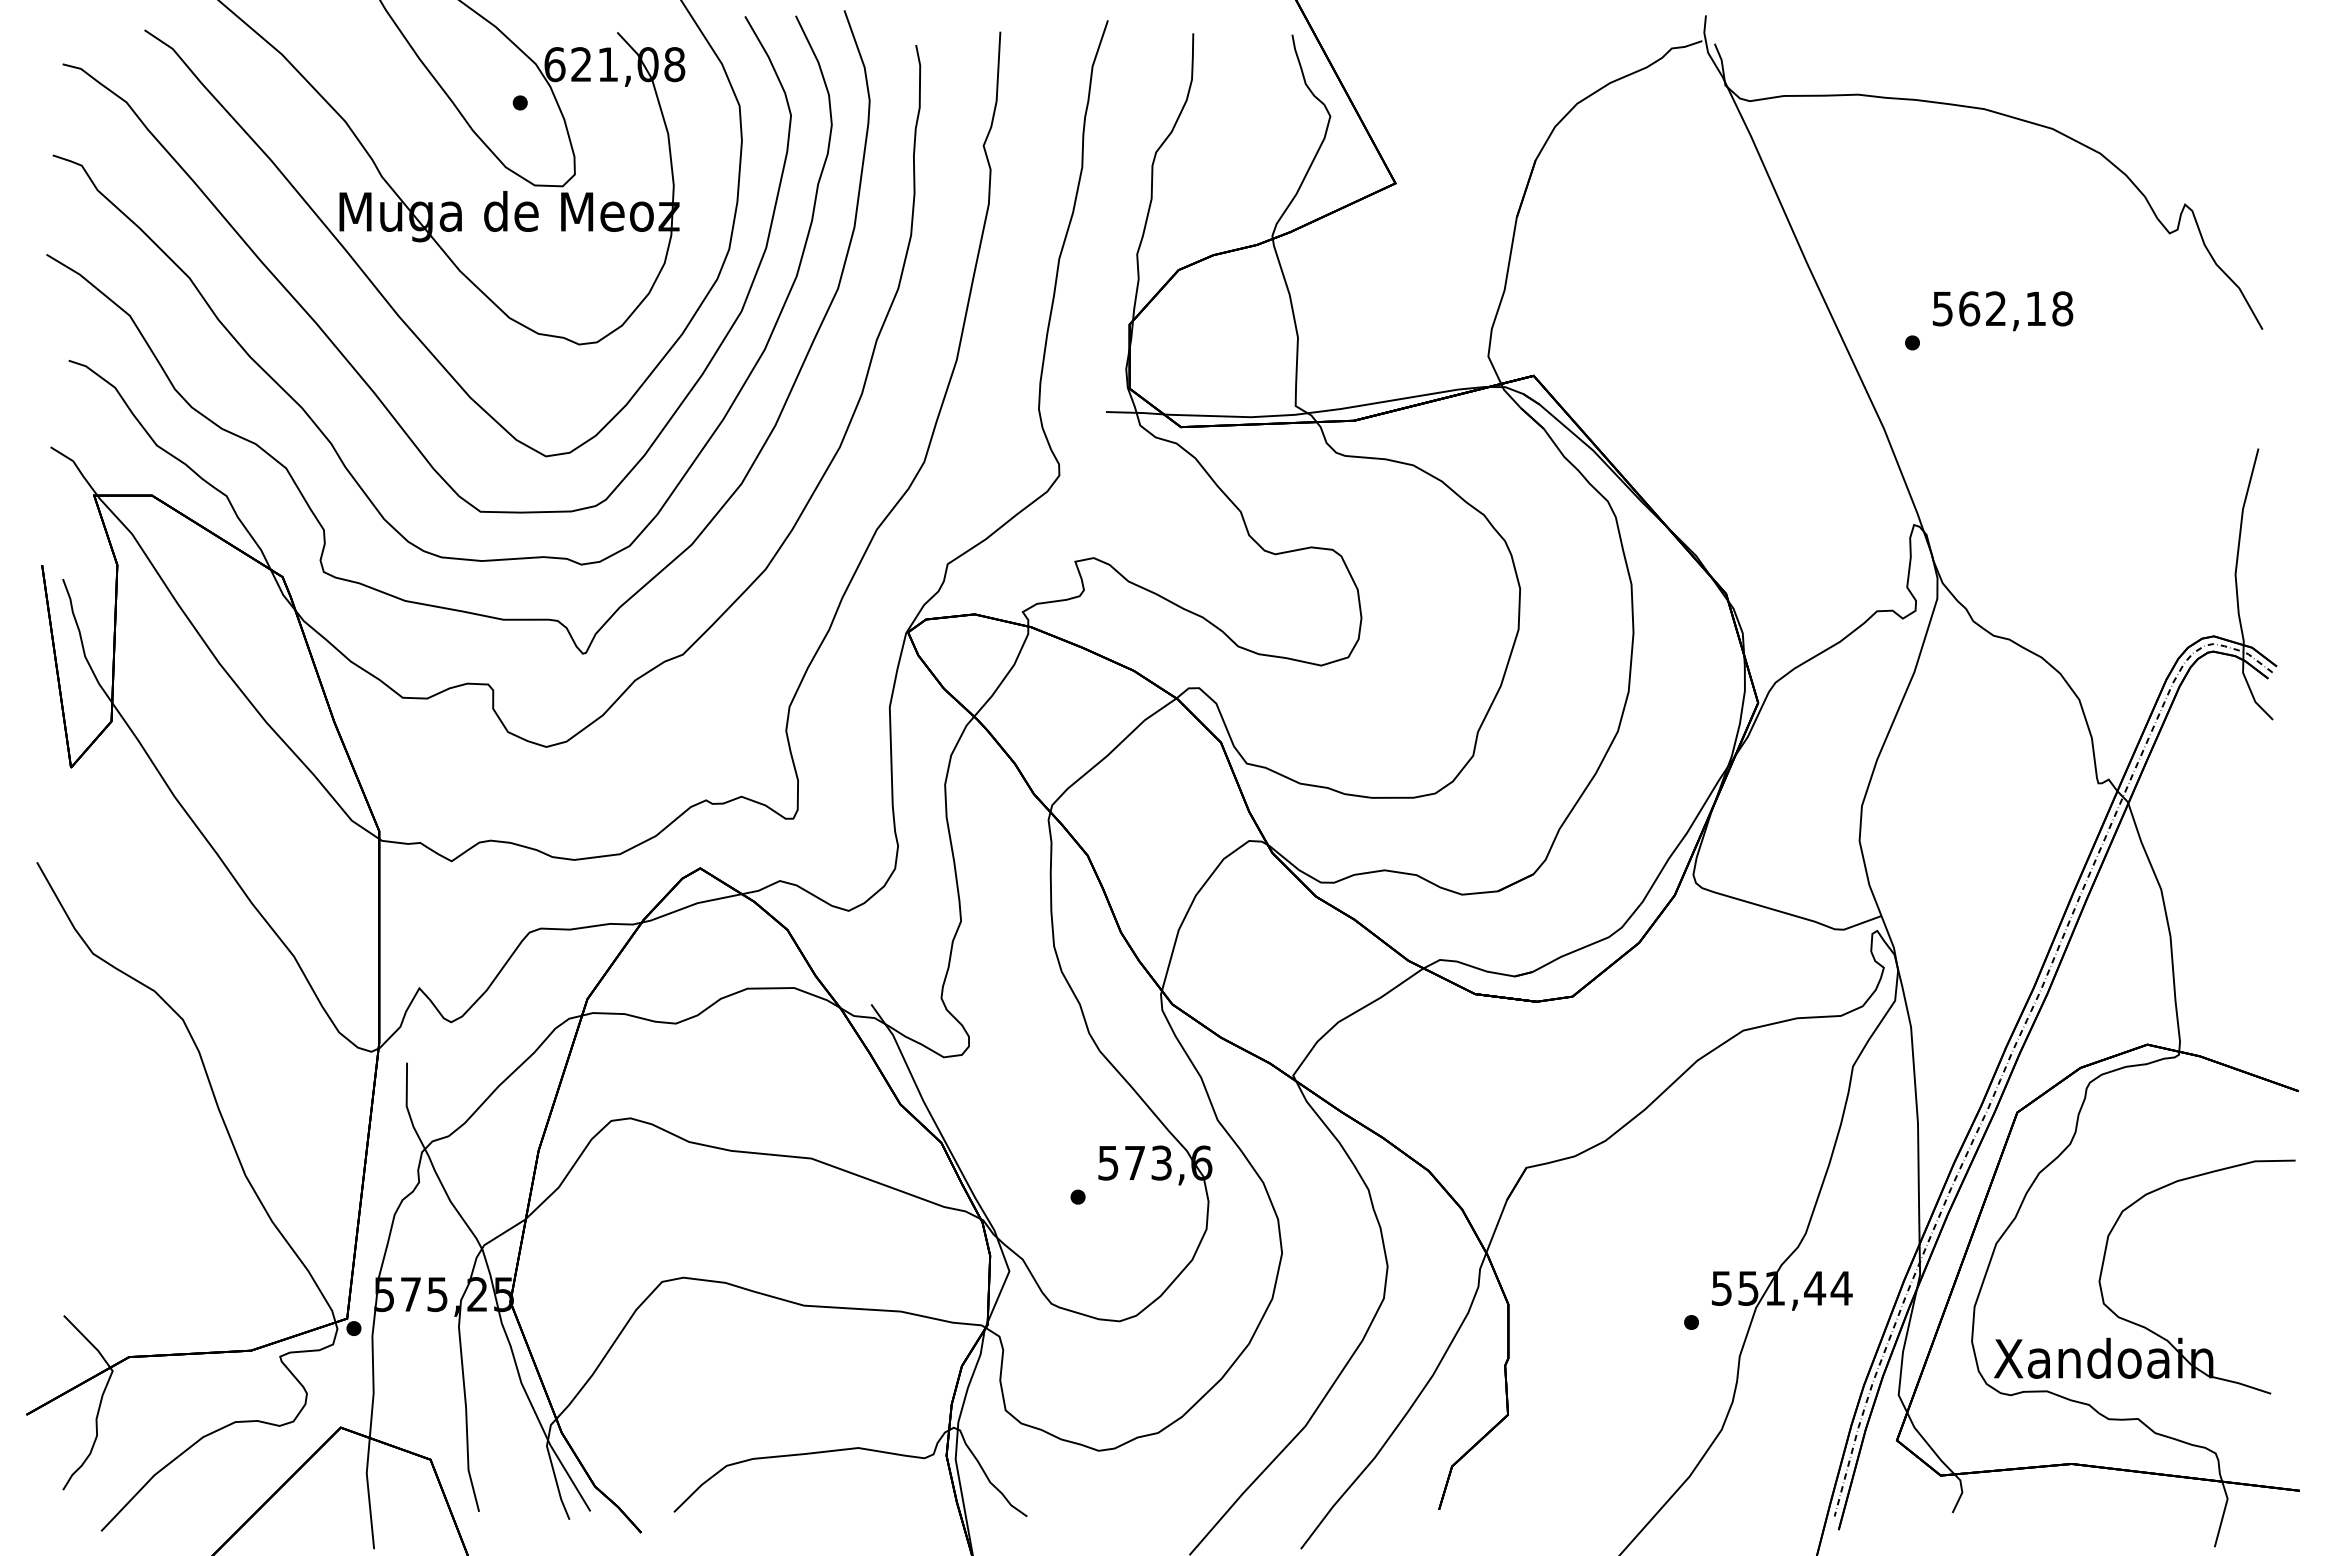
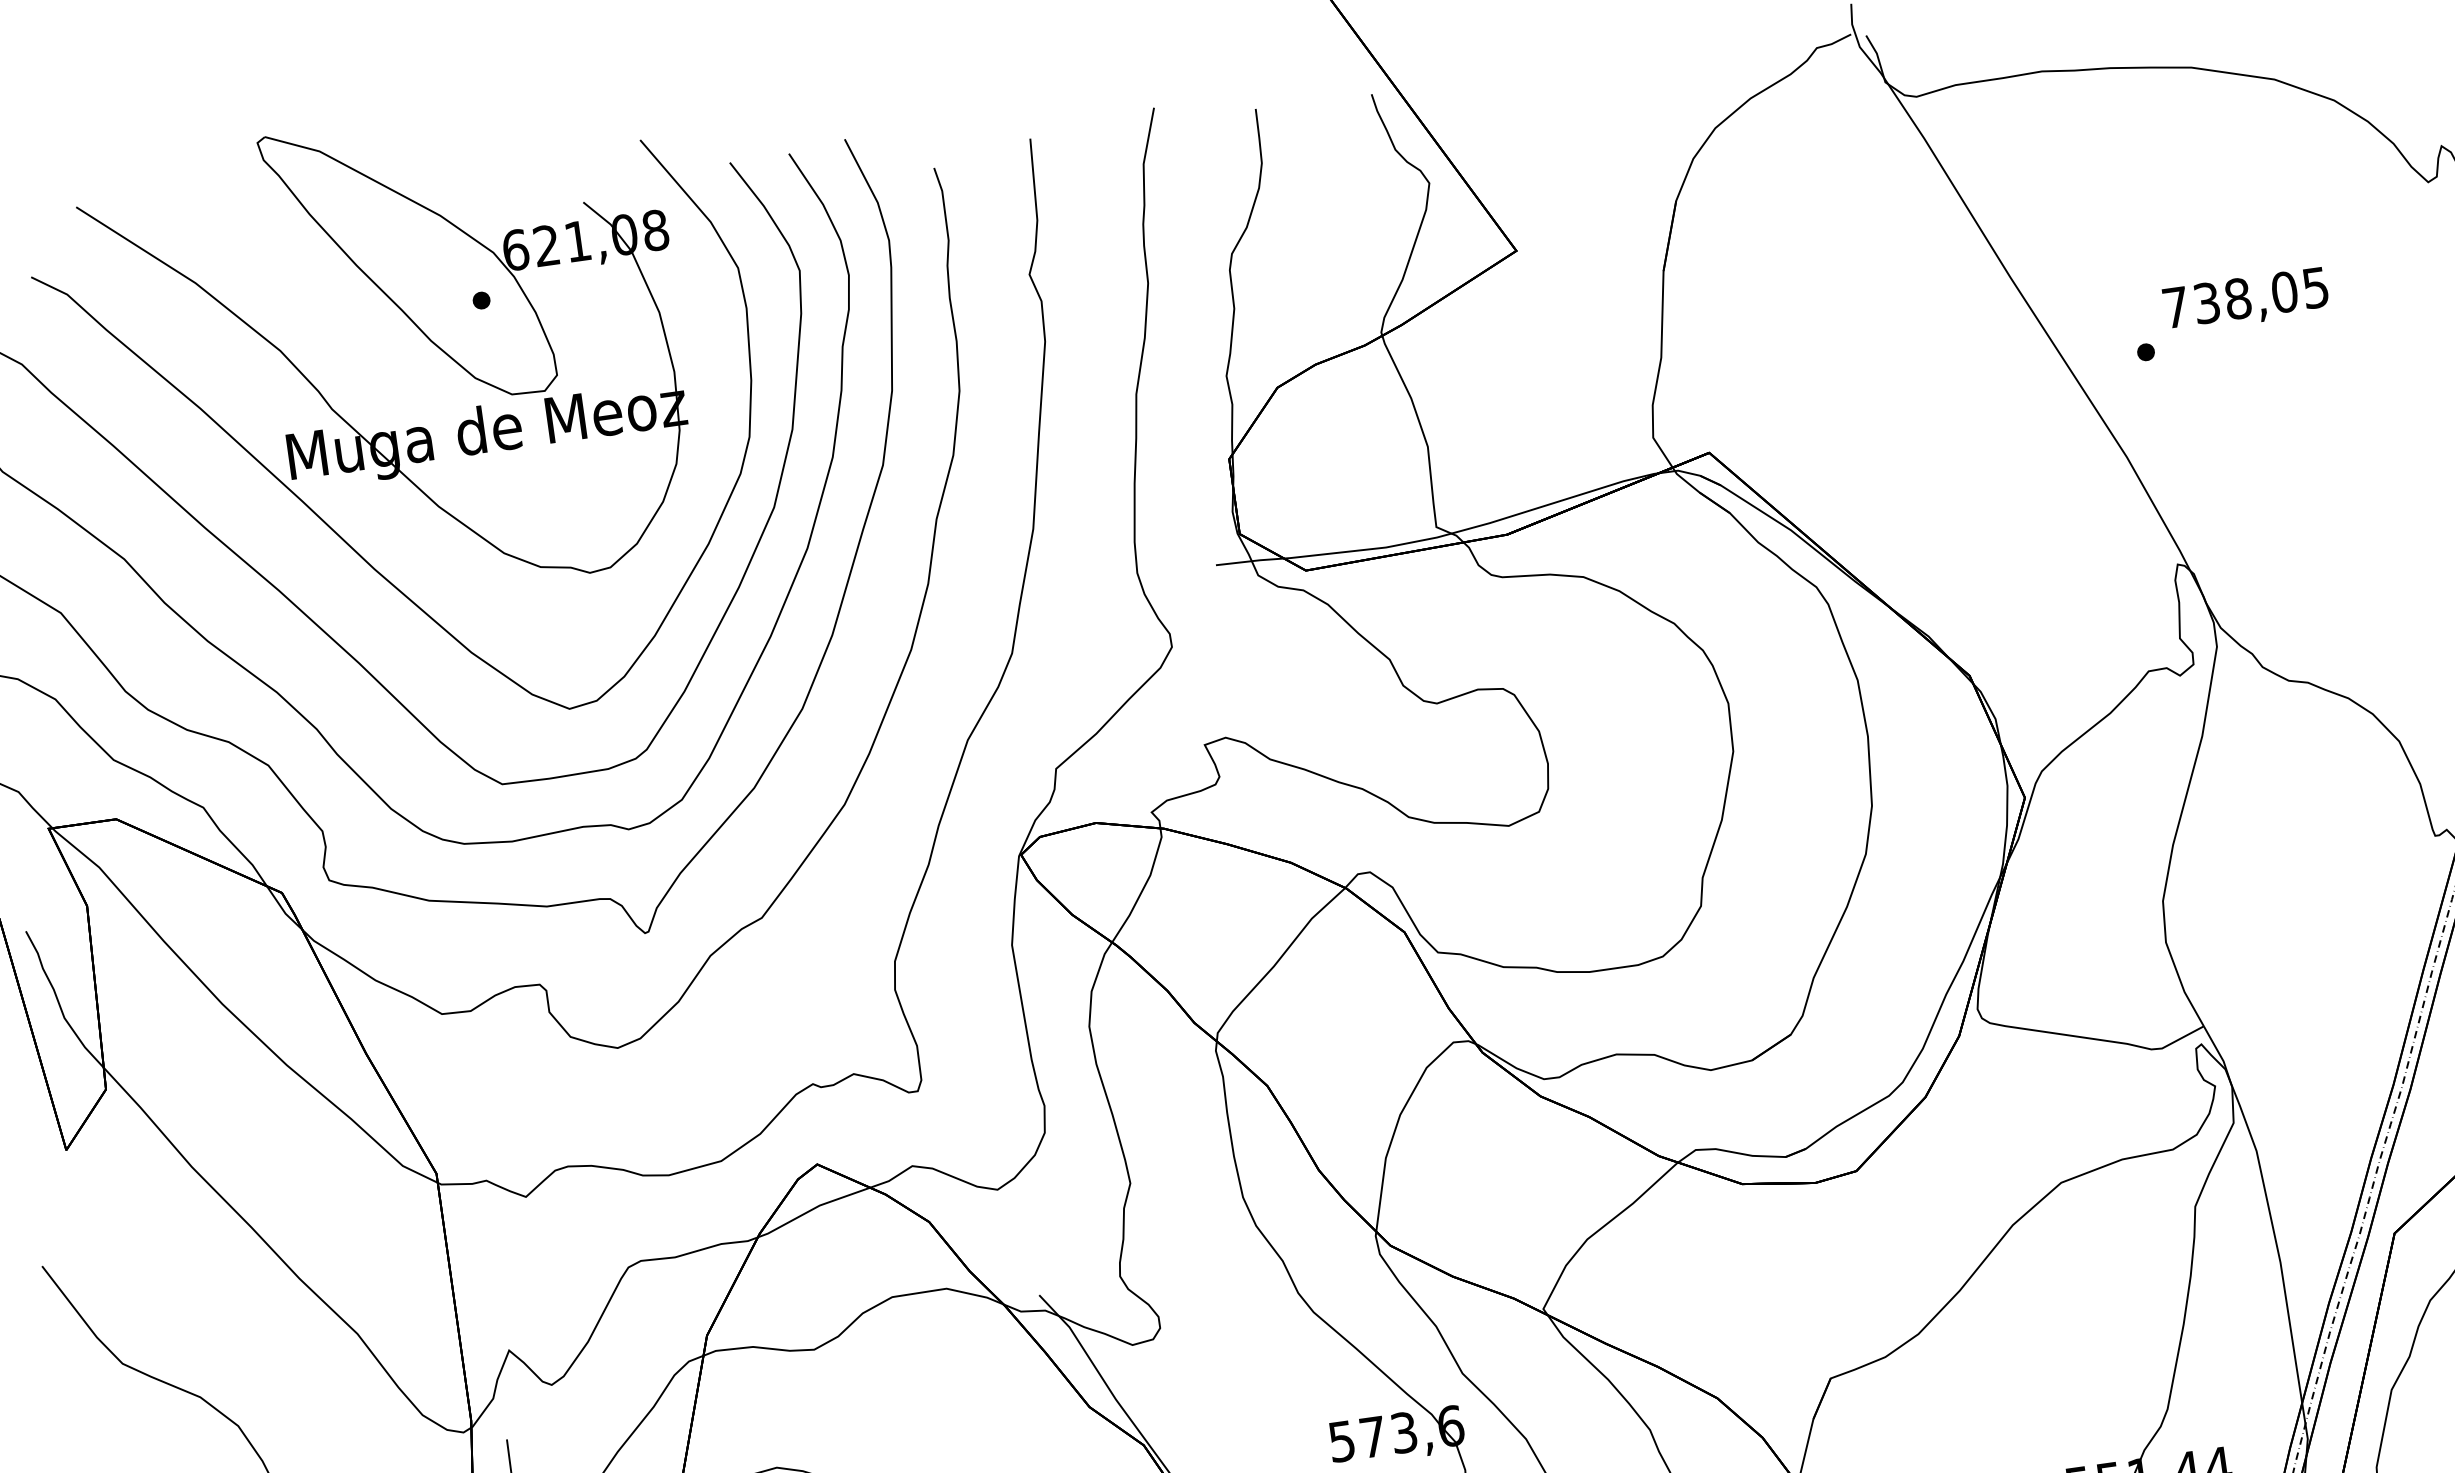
text: (2002, 308) -> (2245, 297), 562,18 -> 738,05

